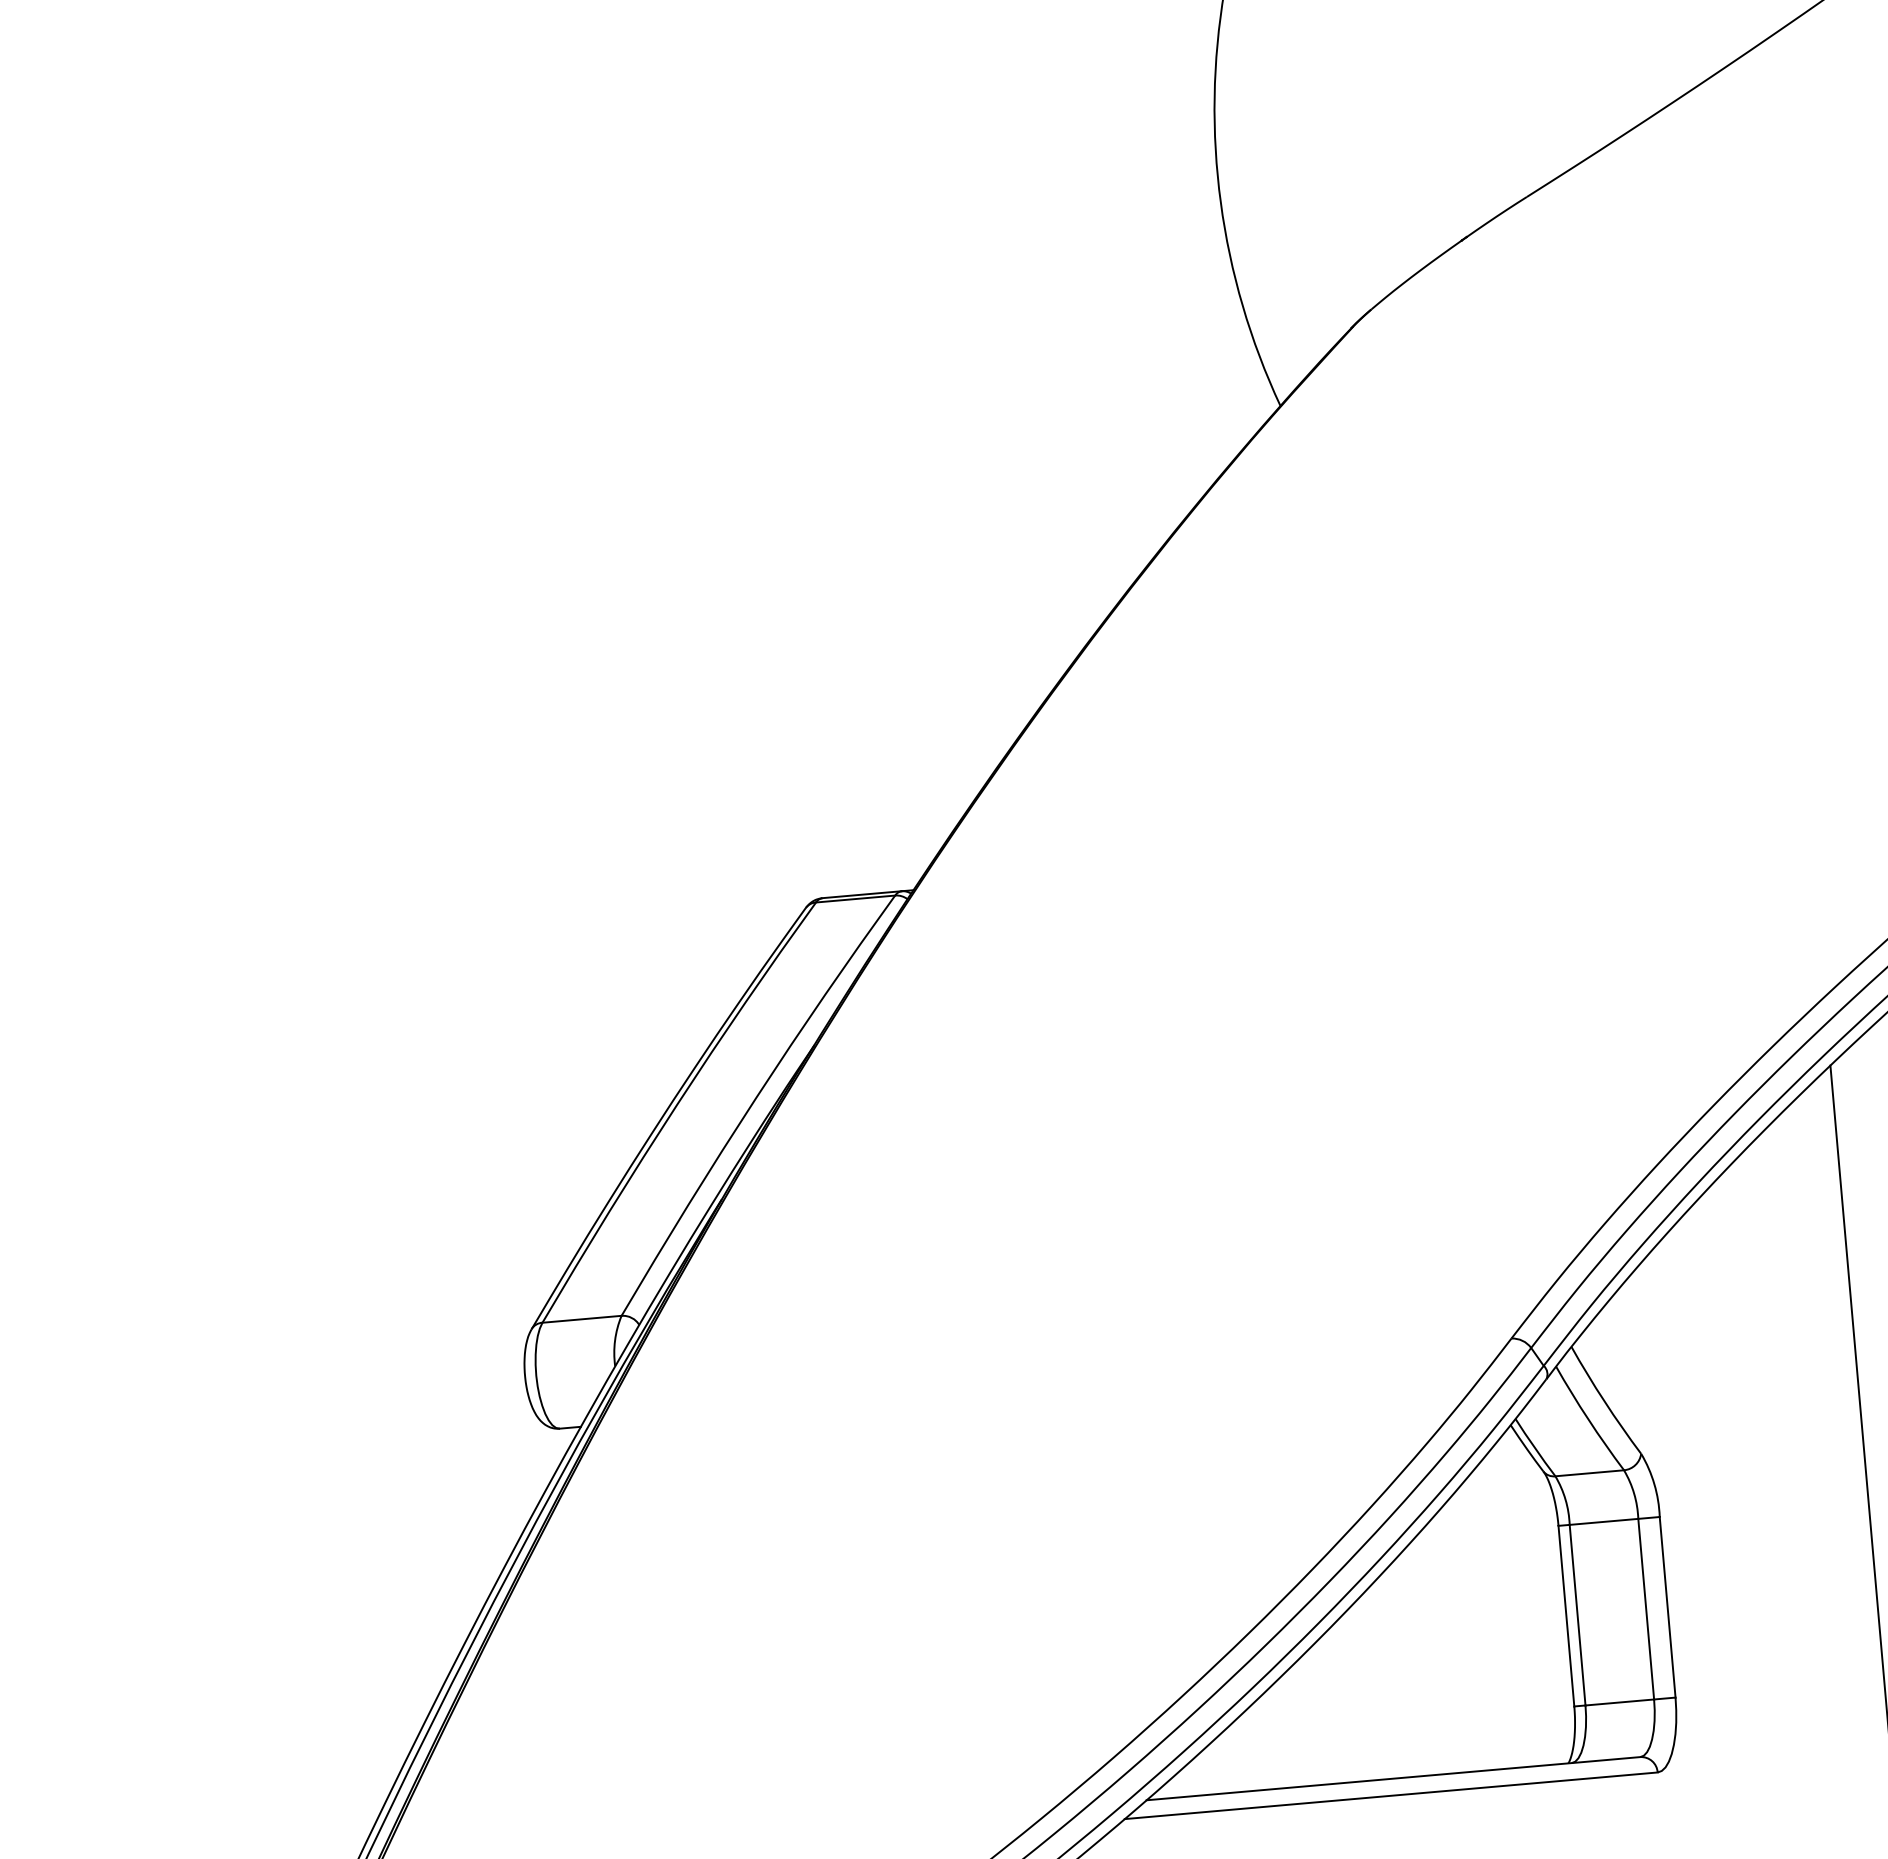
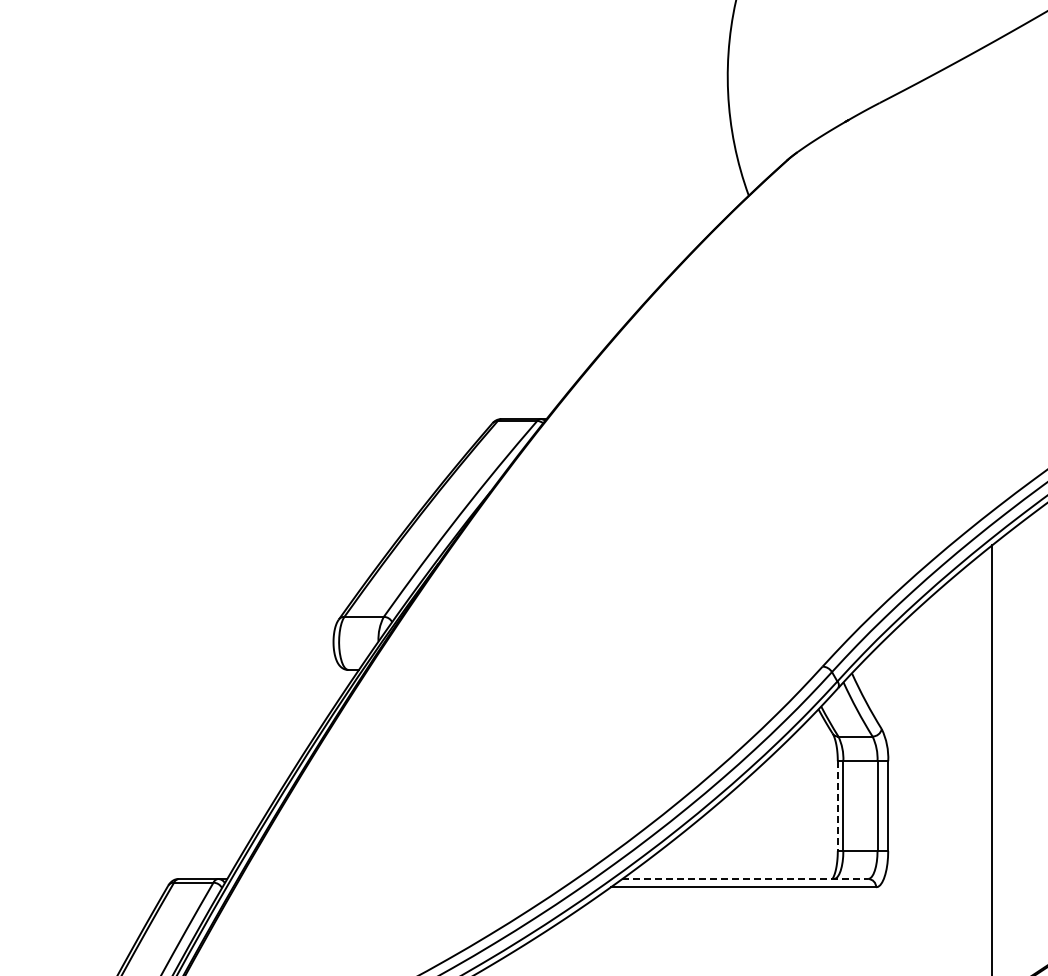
line: (1565, 1616) -> (837, 806), solid -> dashed
line: (1393, 1779) -> (745, 879), solid -> dashed

